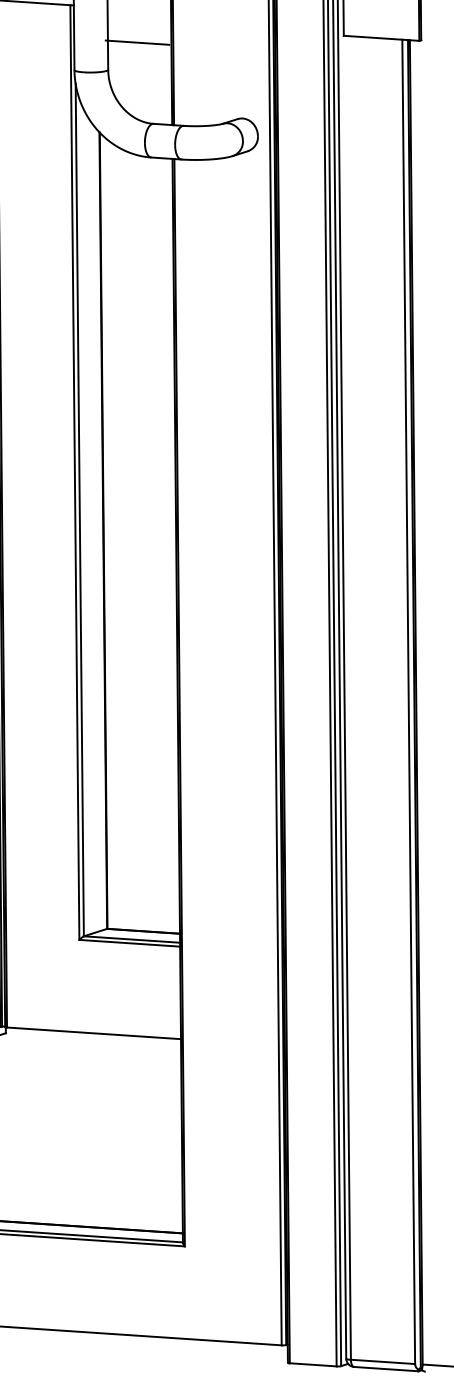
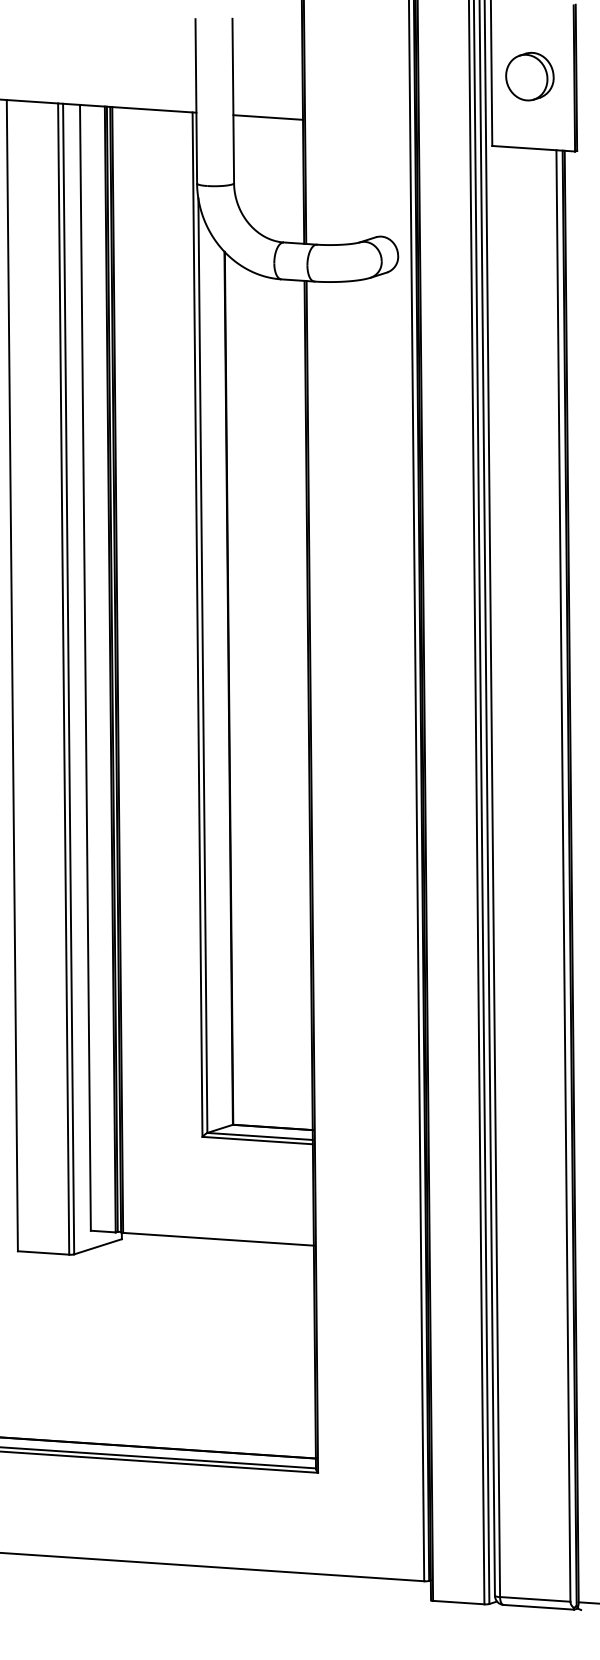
line: (137, 42) -> (268, 117), moved

